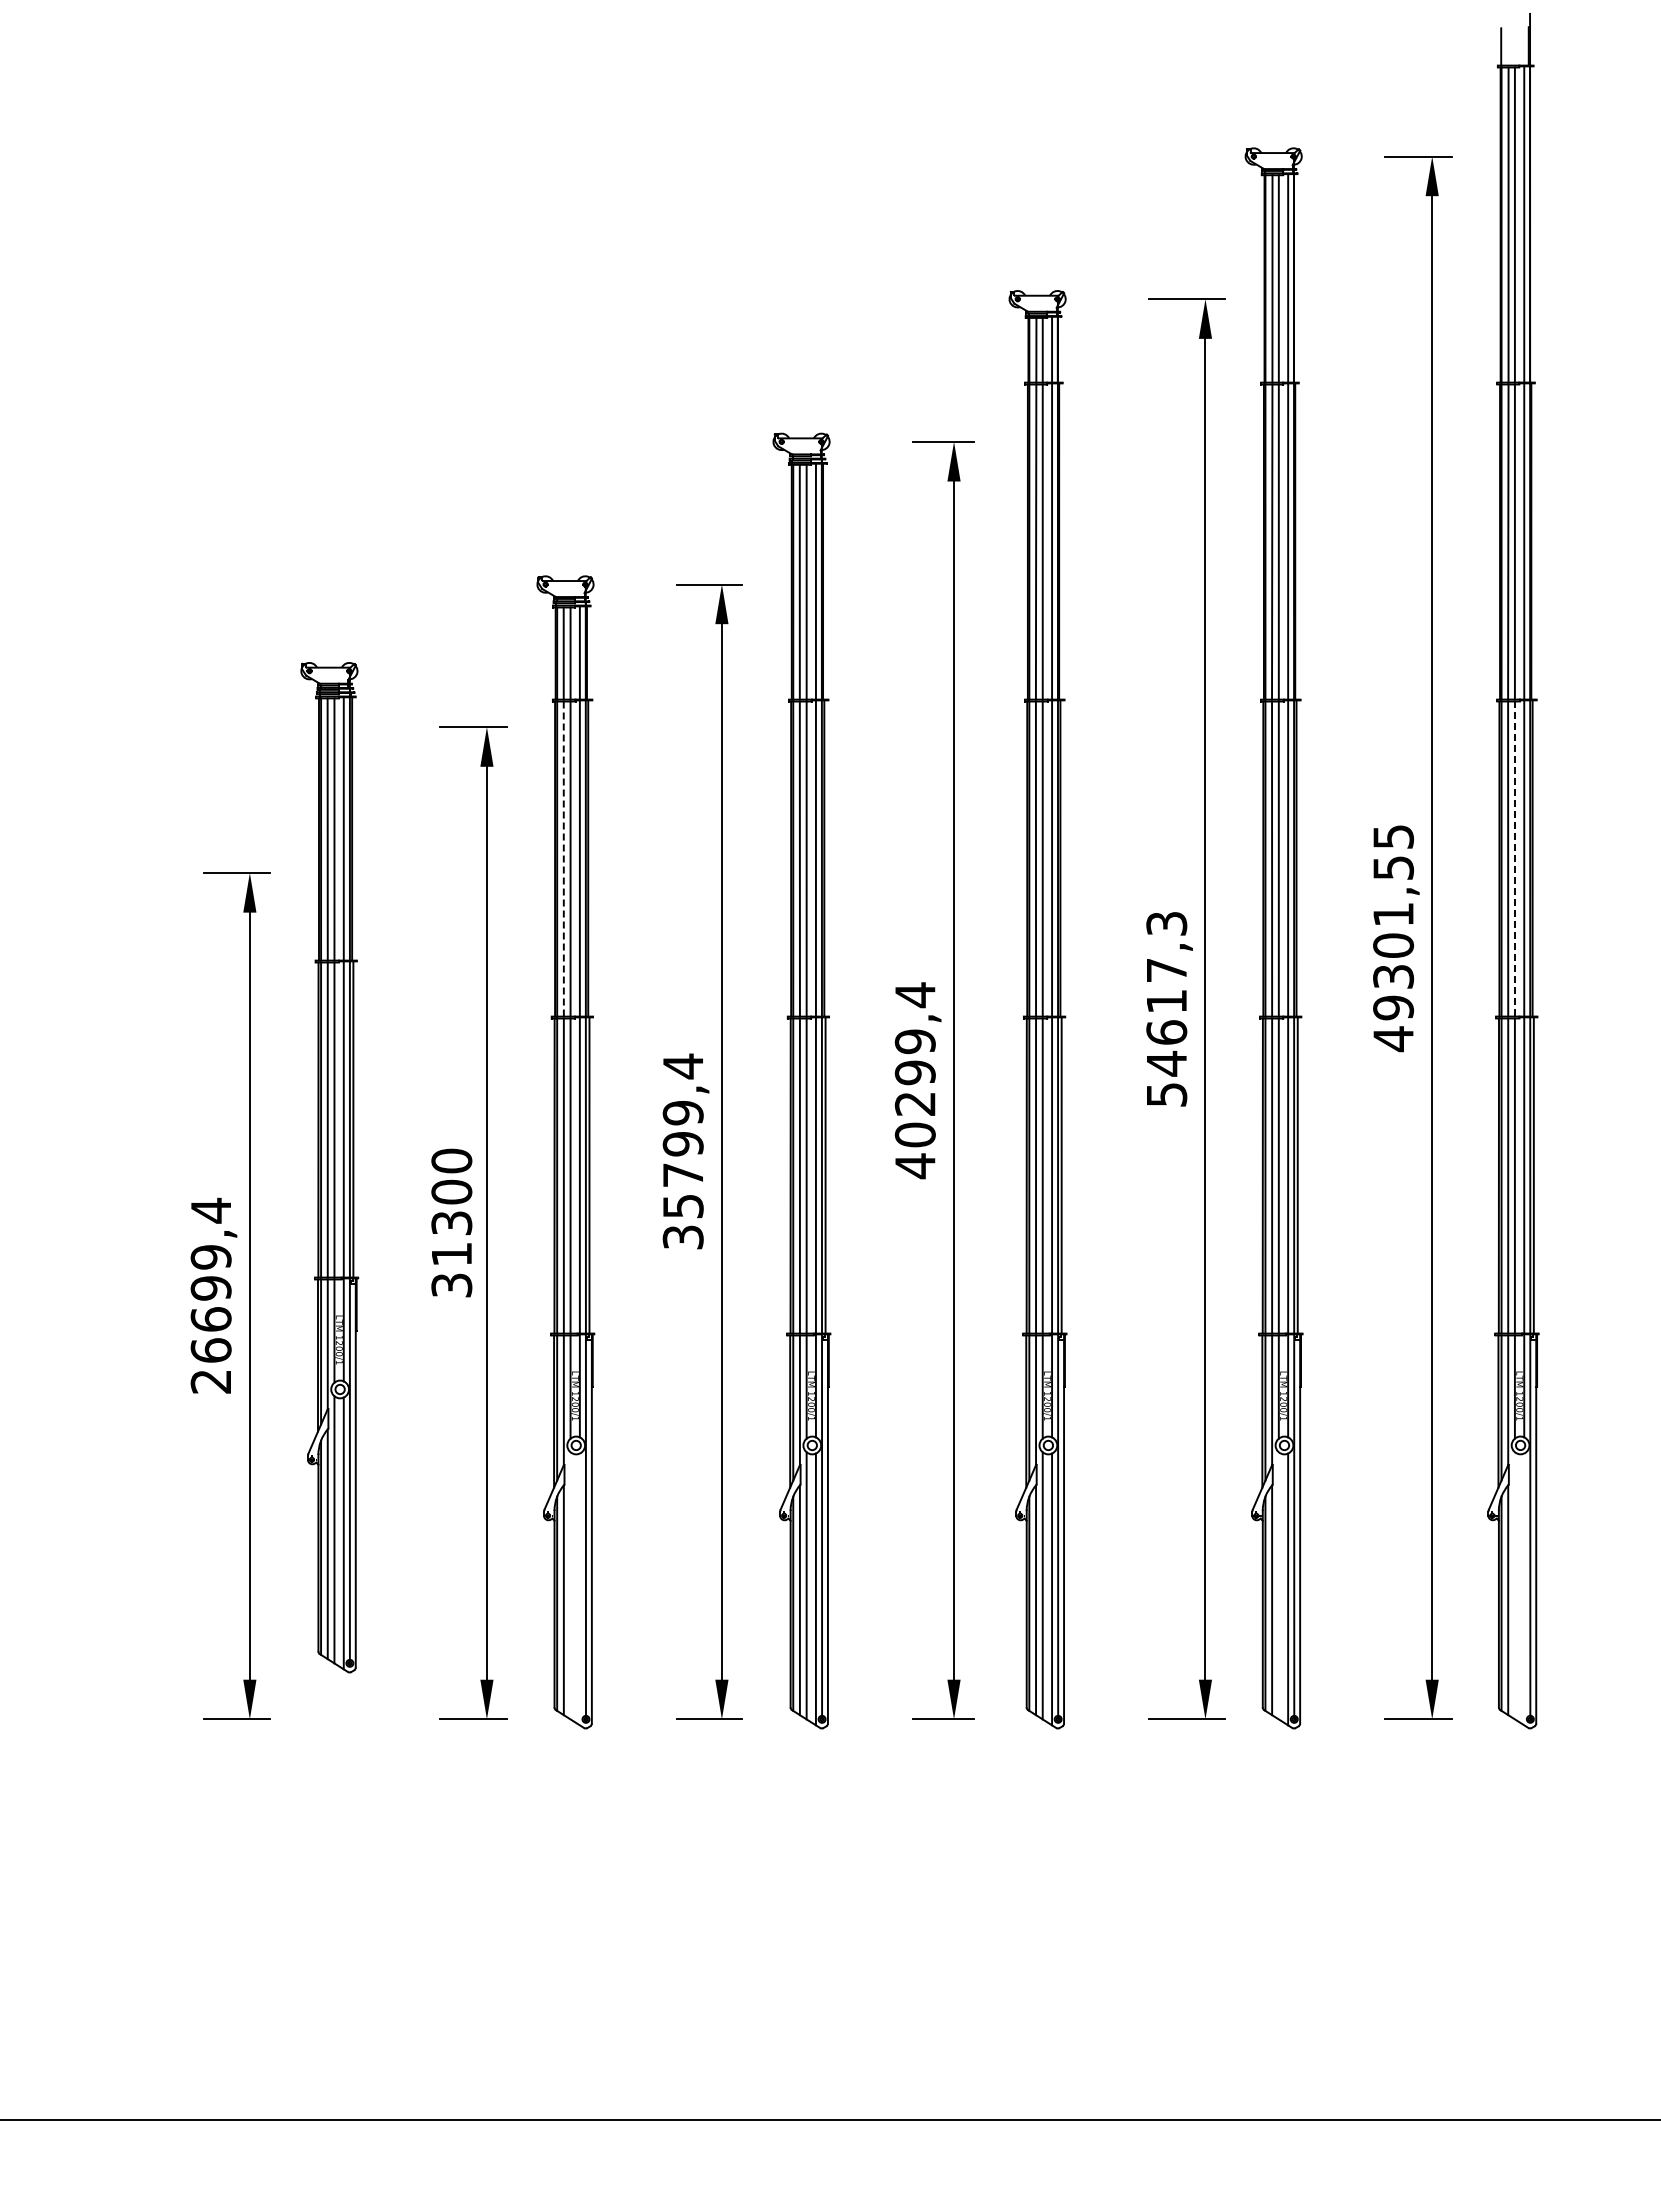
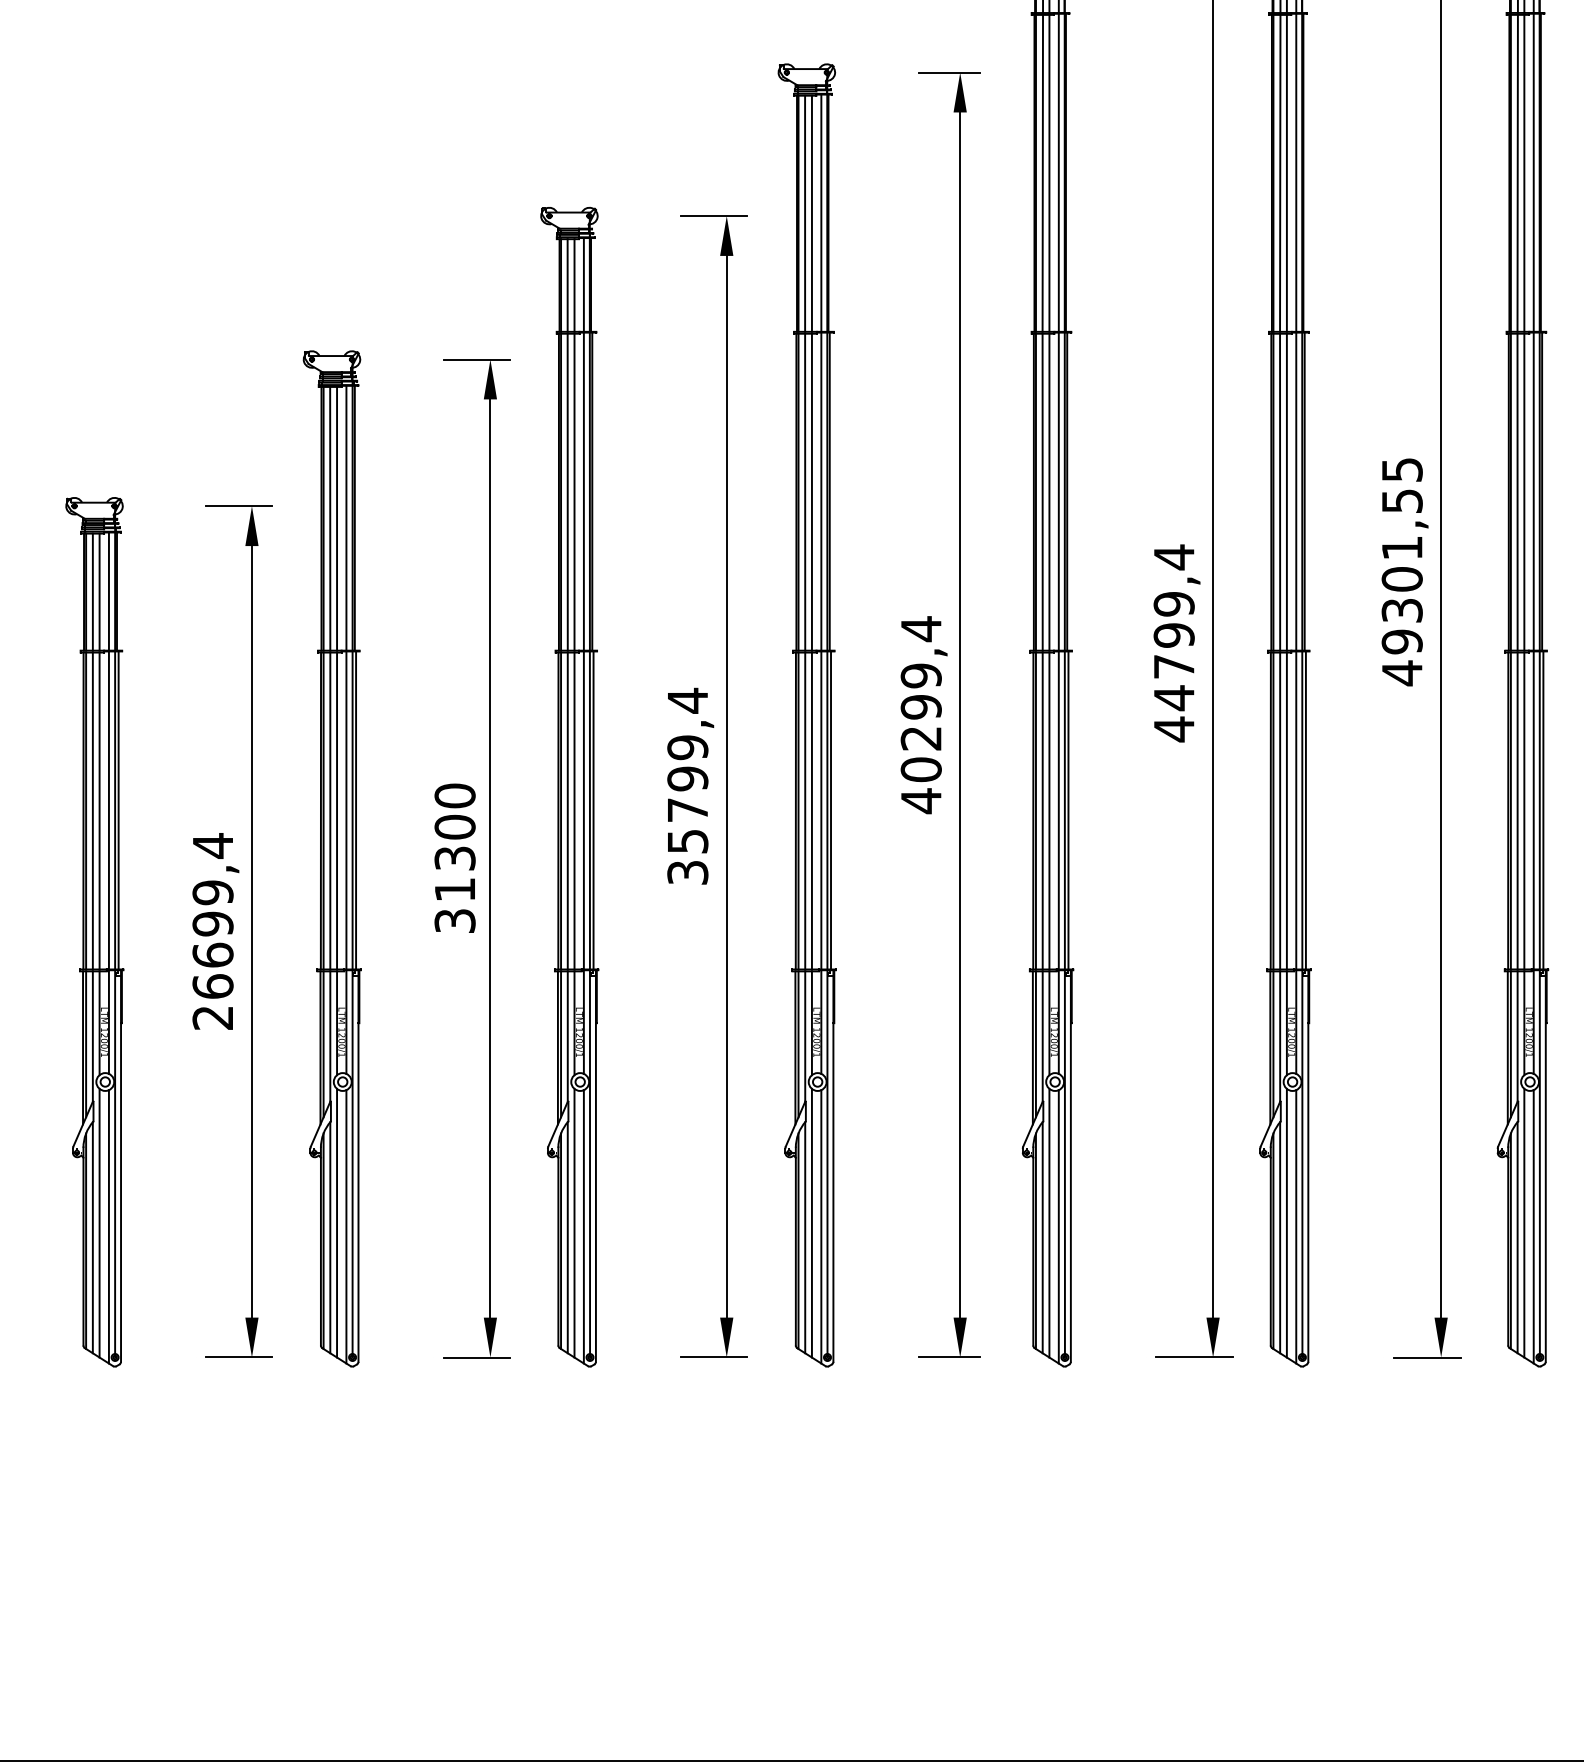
line: (563, 859) -> (567, 492), dashed -> solid
line: (1514, 859) -> (1523, 492), dashed -> solid
text: (1166, 1009) -> (1173, 643), 54617,3 -> 44799,4
part: (329, 1167) -> (332, 858), moved
part: (93, 1296) -> (94, 932), added
line: (570, 1585) -> (574, 1222), added
line: (1278, 1585) -> (1286, 1222), added
line: (1514, 1585) -> (1523, 1222), added
line: (579, 1589) -> (583, 1226), added
line: (1524, 1589) -> (1533, 1226), added

